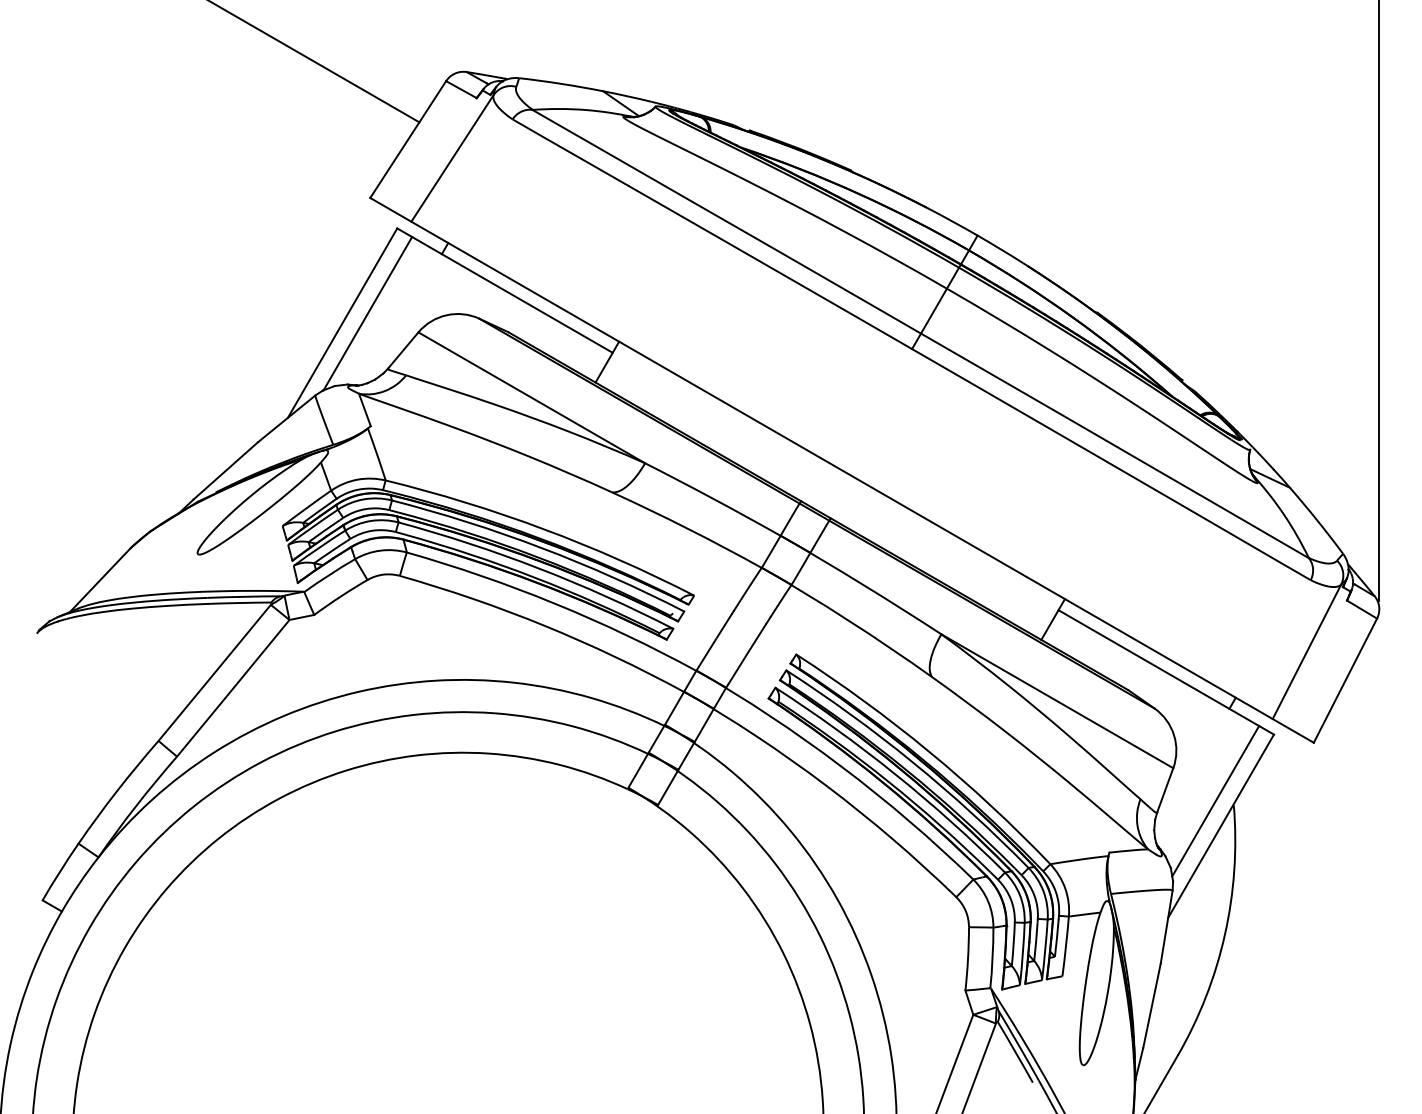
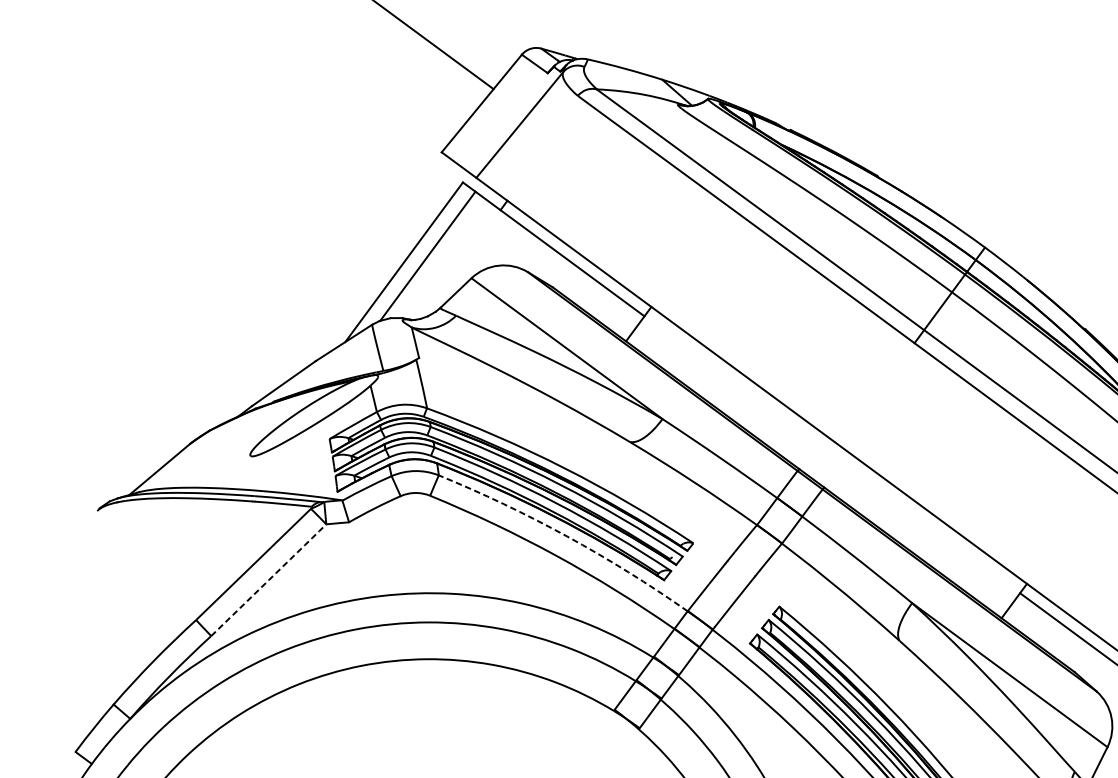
arc: (554, 603) -> (566, 536), solid -> dashed
arc: (233, 688) -> (268, 580), solid -> dashed

